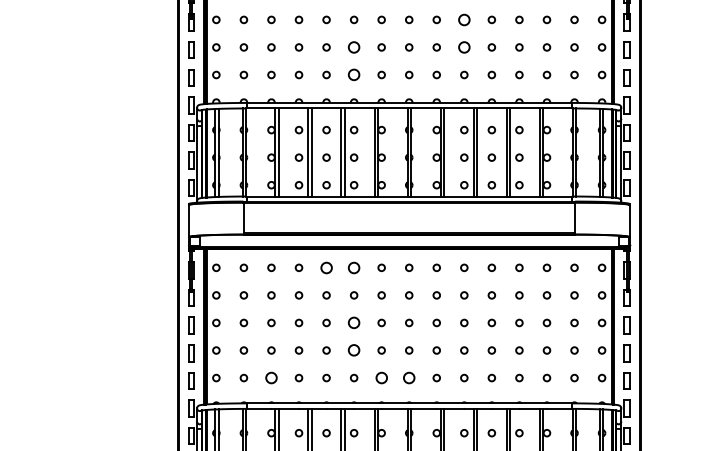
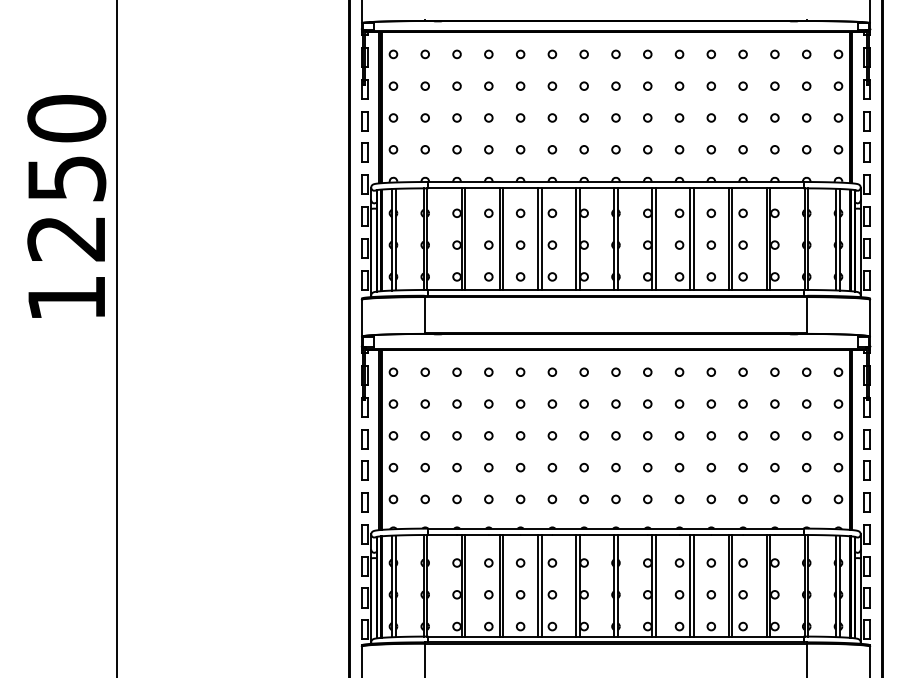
circle: (464, 19) -> (679, 85), size x0.62
circle: (354, 47) -> (552, 117), size x0.62
circle: (464, 47) -> (679, 117), size x0.62
circle: (354, 74) -> (552, 149), size x0.62
circle: (326, 267) -> (520, 371), size x0.62
circle: (354, 267) -> (552, 371), size x0.62
circle: (354, 322) -> (552, 435), size x0.62
circle: (354, 350) -> (552, 467), size x0.62
circle: (271, 378) -> (456, 499), size x0.62
circle: (381, 378) -> (583, 499), size x0.62
circle: (408, 378) -> (615, 499), size x0.62

